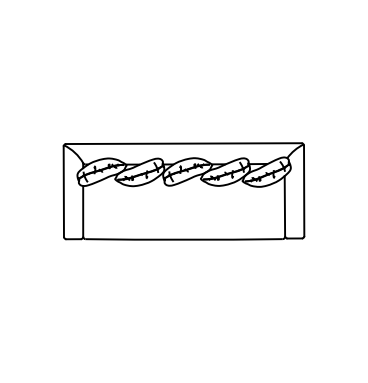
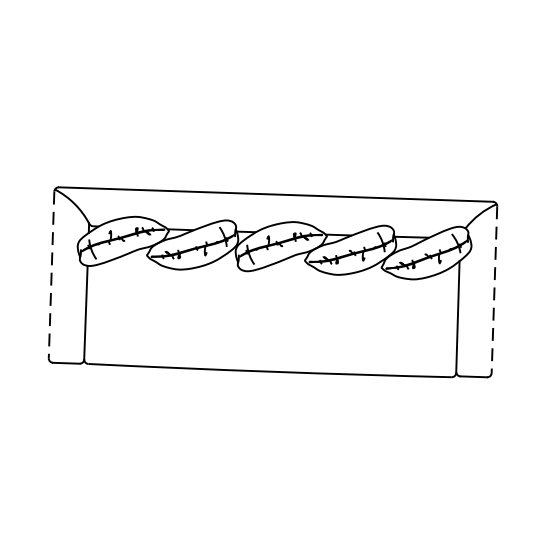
line: (304, 191) -> (495, 290), solid -> dashed
line: (63, 192) -> (50, 276), solid -> dashed

